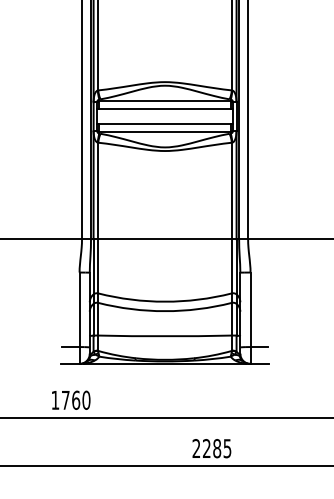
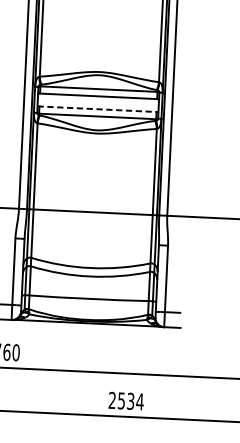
line: (165, 123) -> (98, 109), solid -> dashed
text: (217, 448) -> (131, 401), 2285 -> 2534

